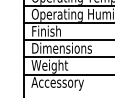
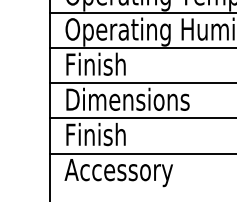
text: (49, 66) -> (102, 137), Weight -> Finish

